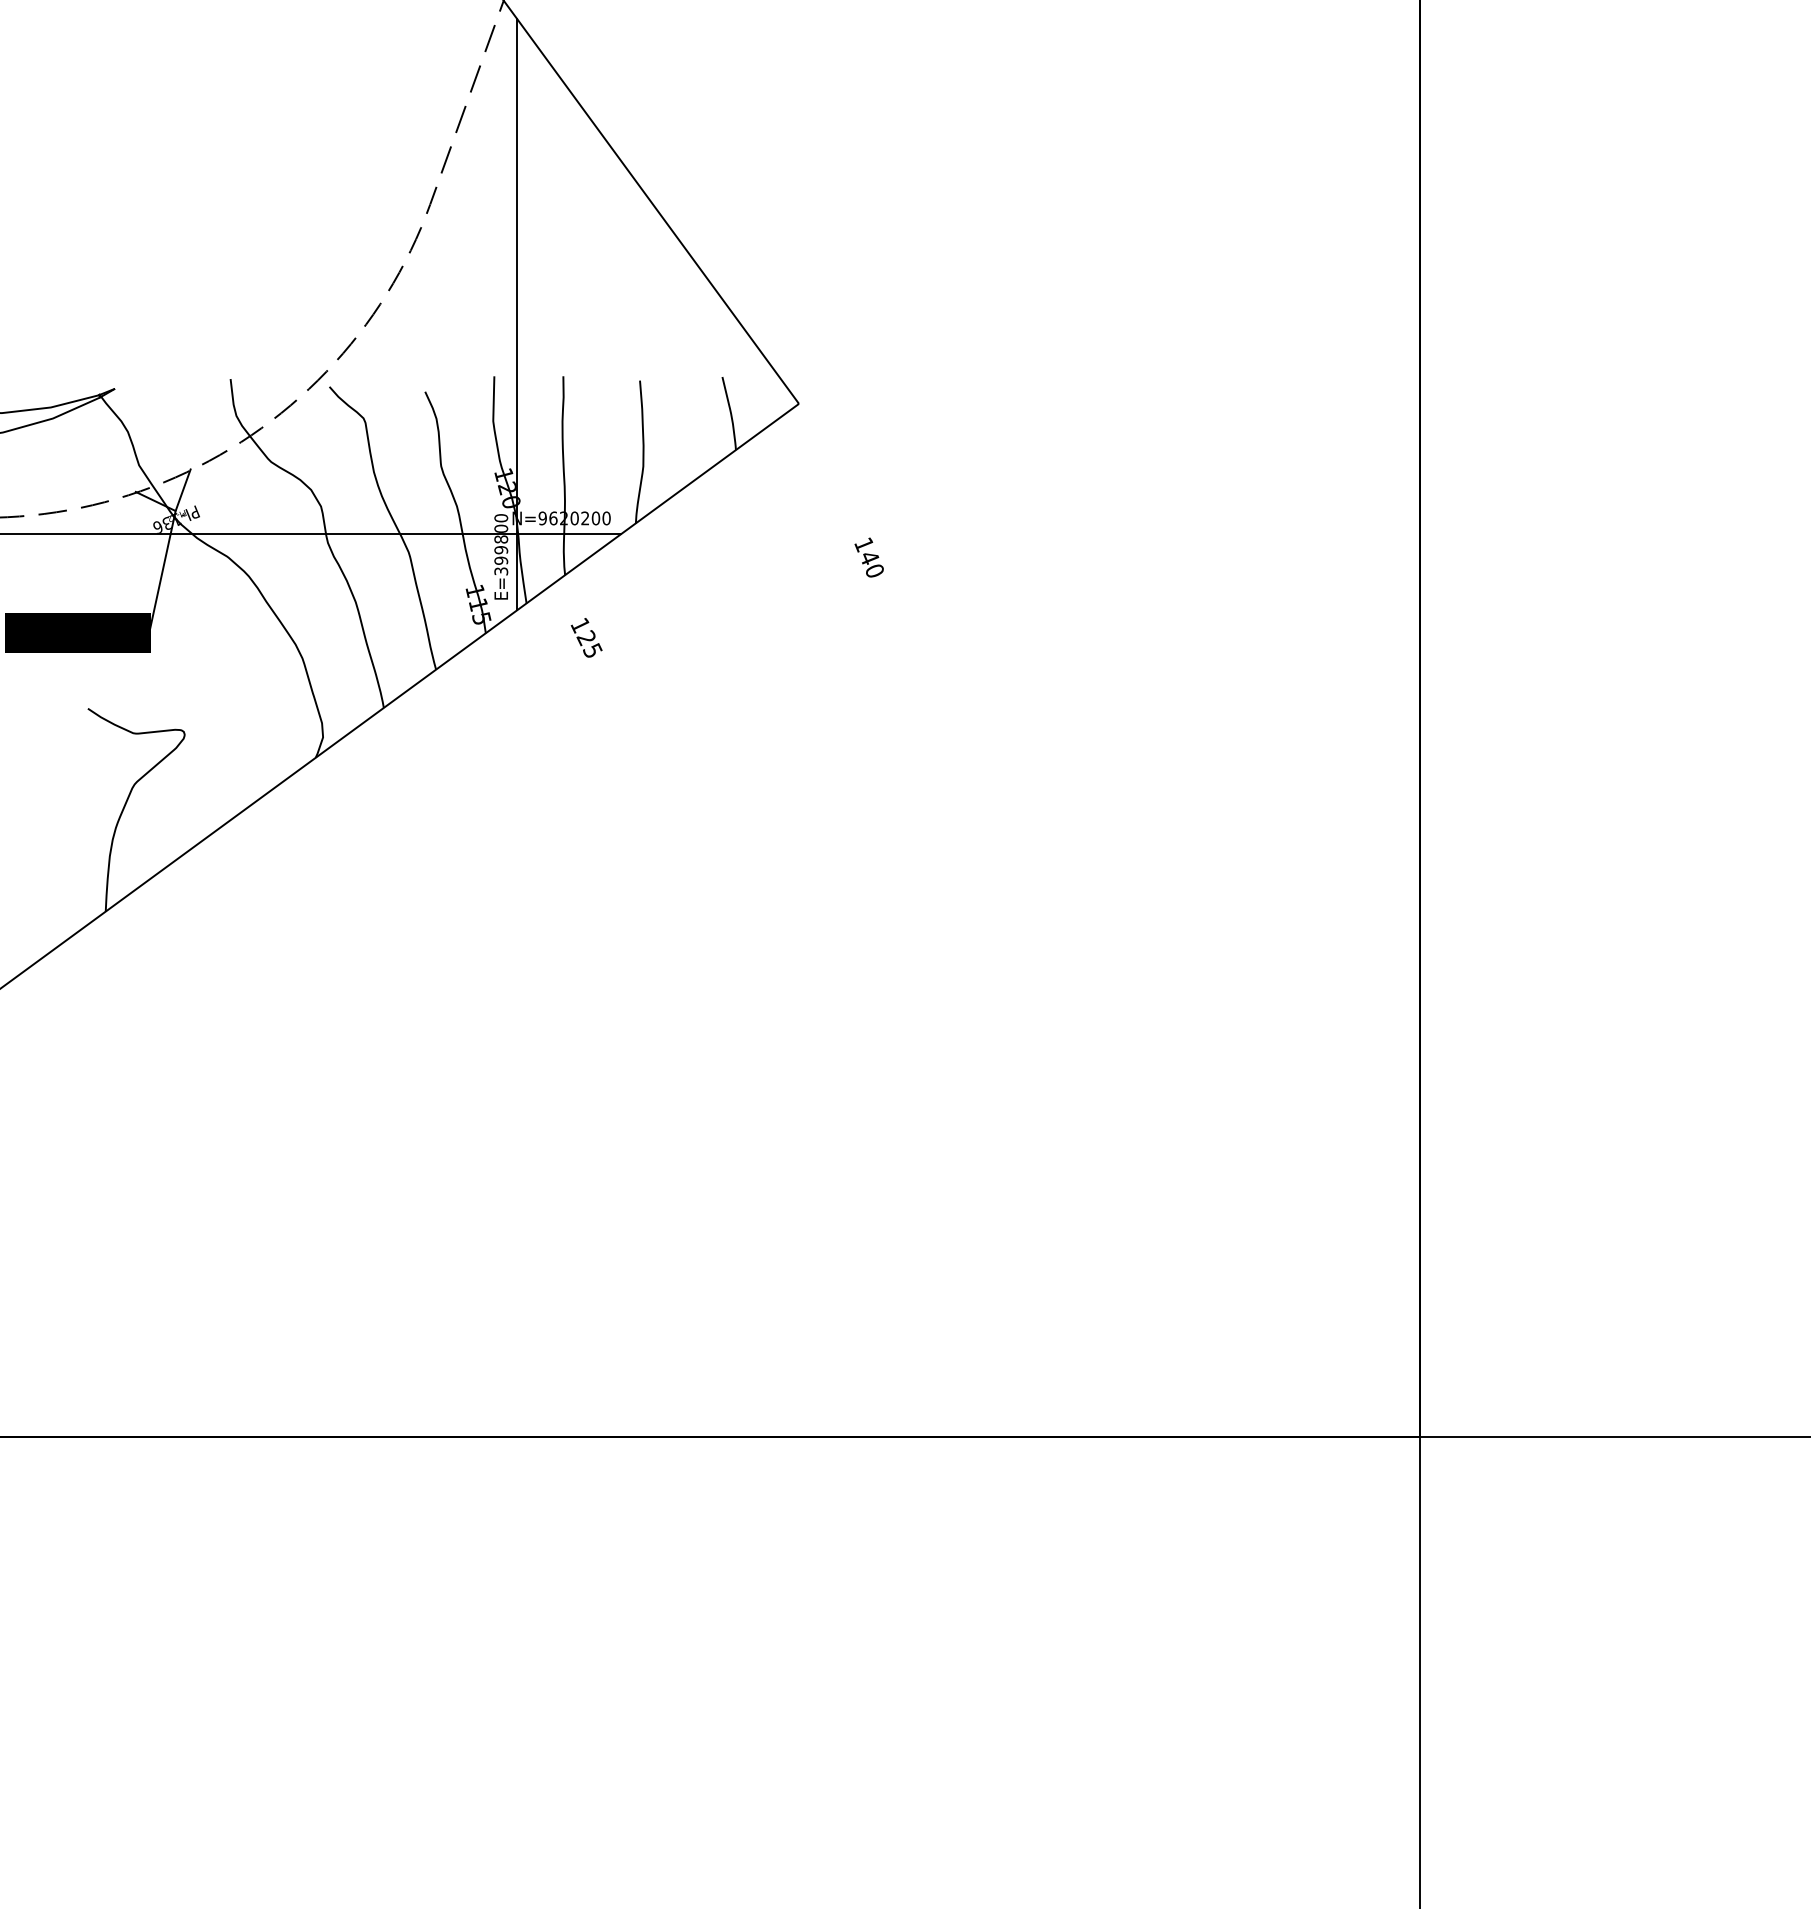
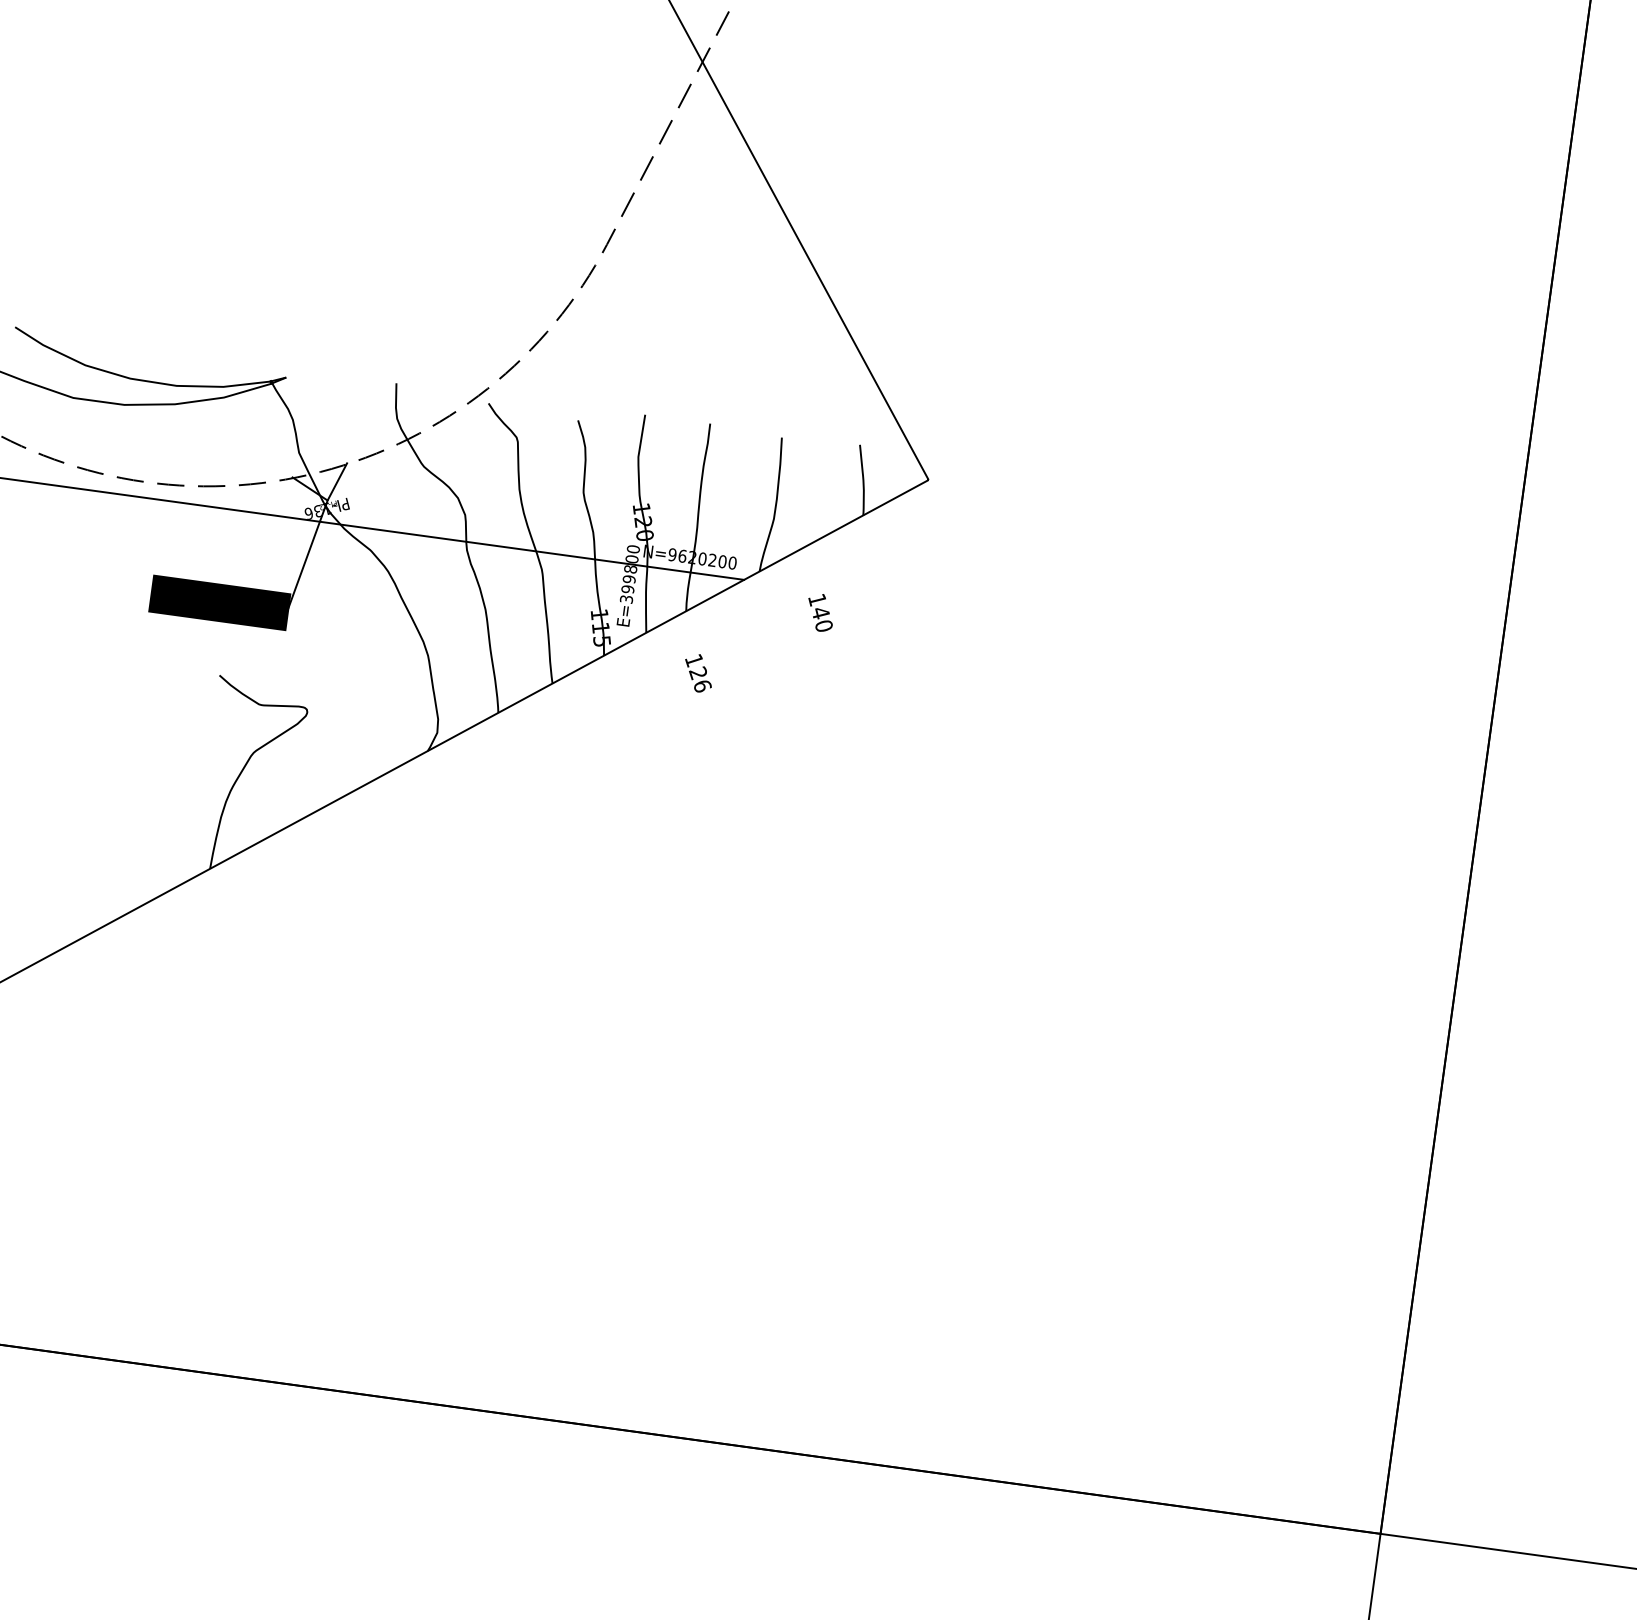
line: (517, 314) -> (675, 359), removed
text: (868, 557) -> (819, 612), moved
text: (592, 650) -> (702, 685), 125 -> 126

